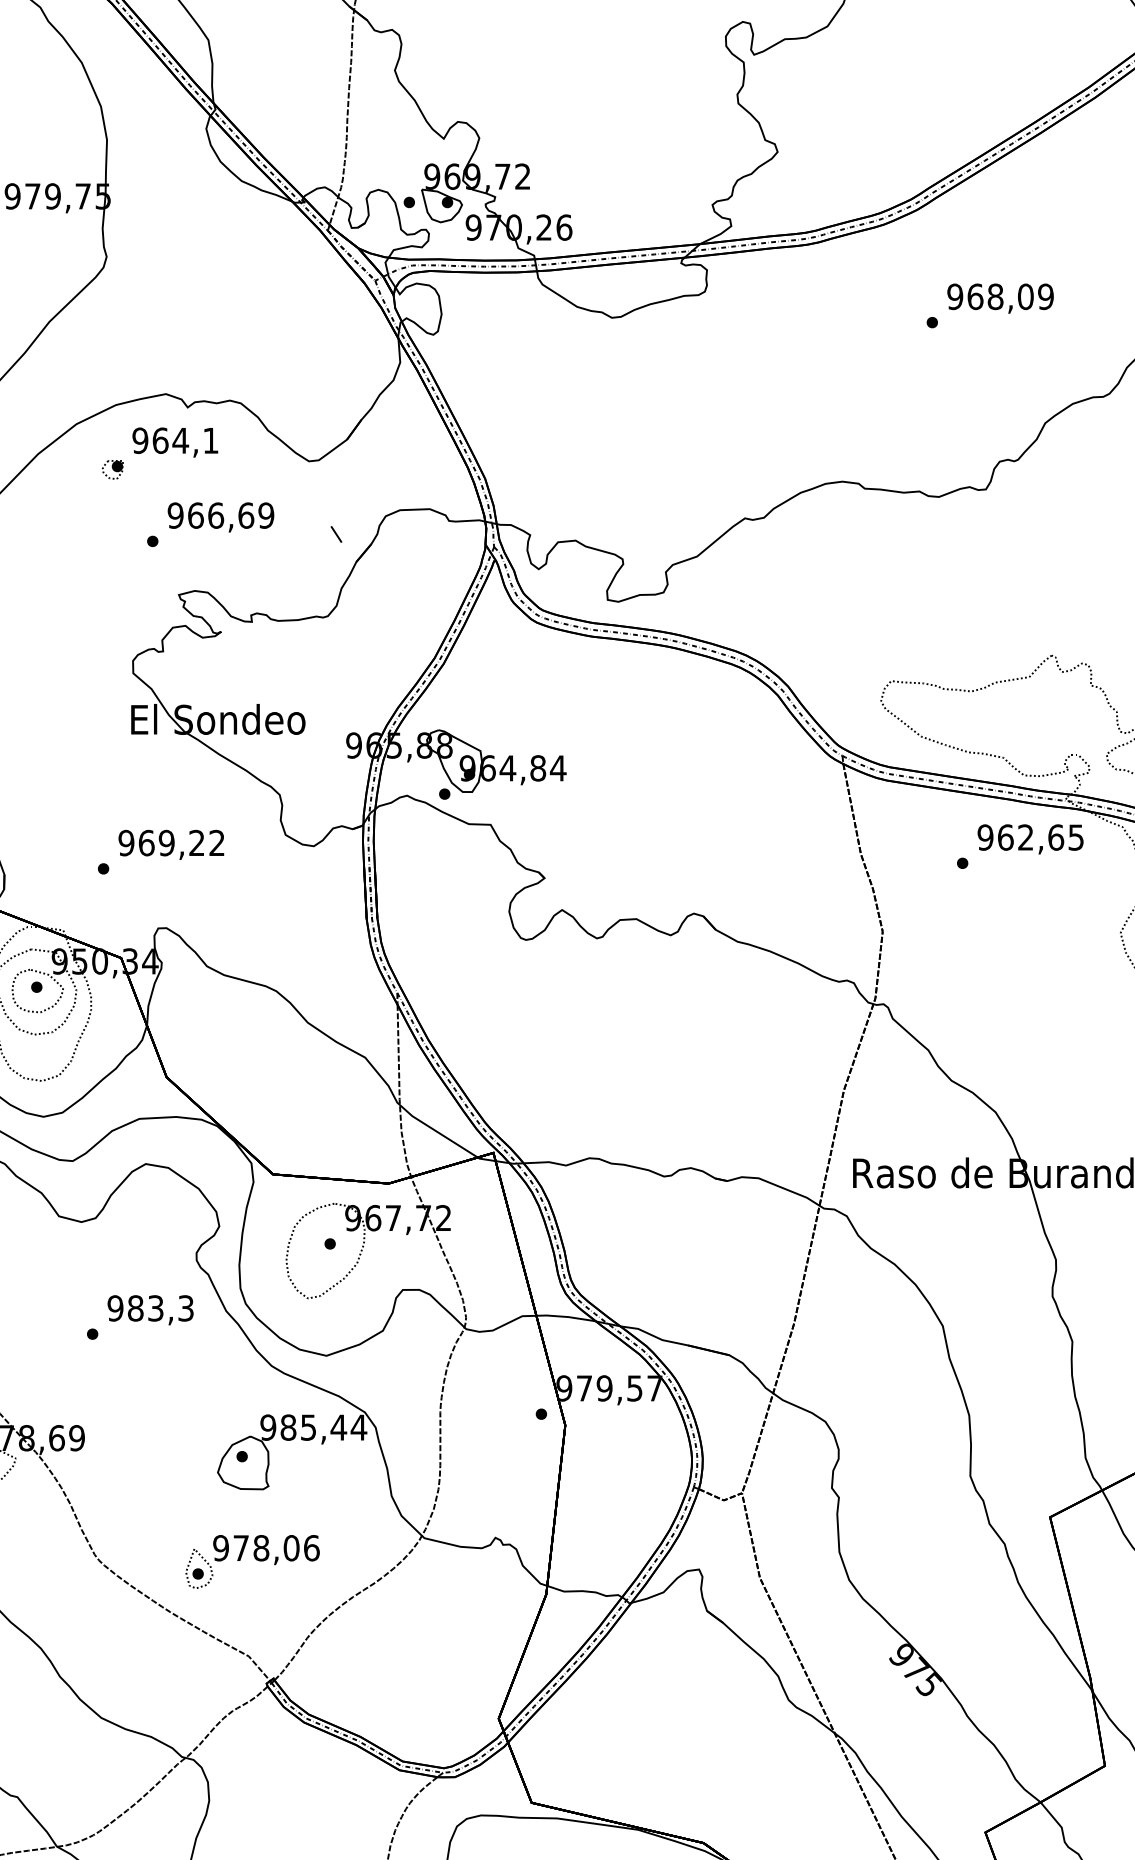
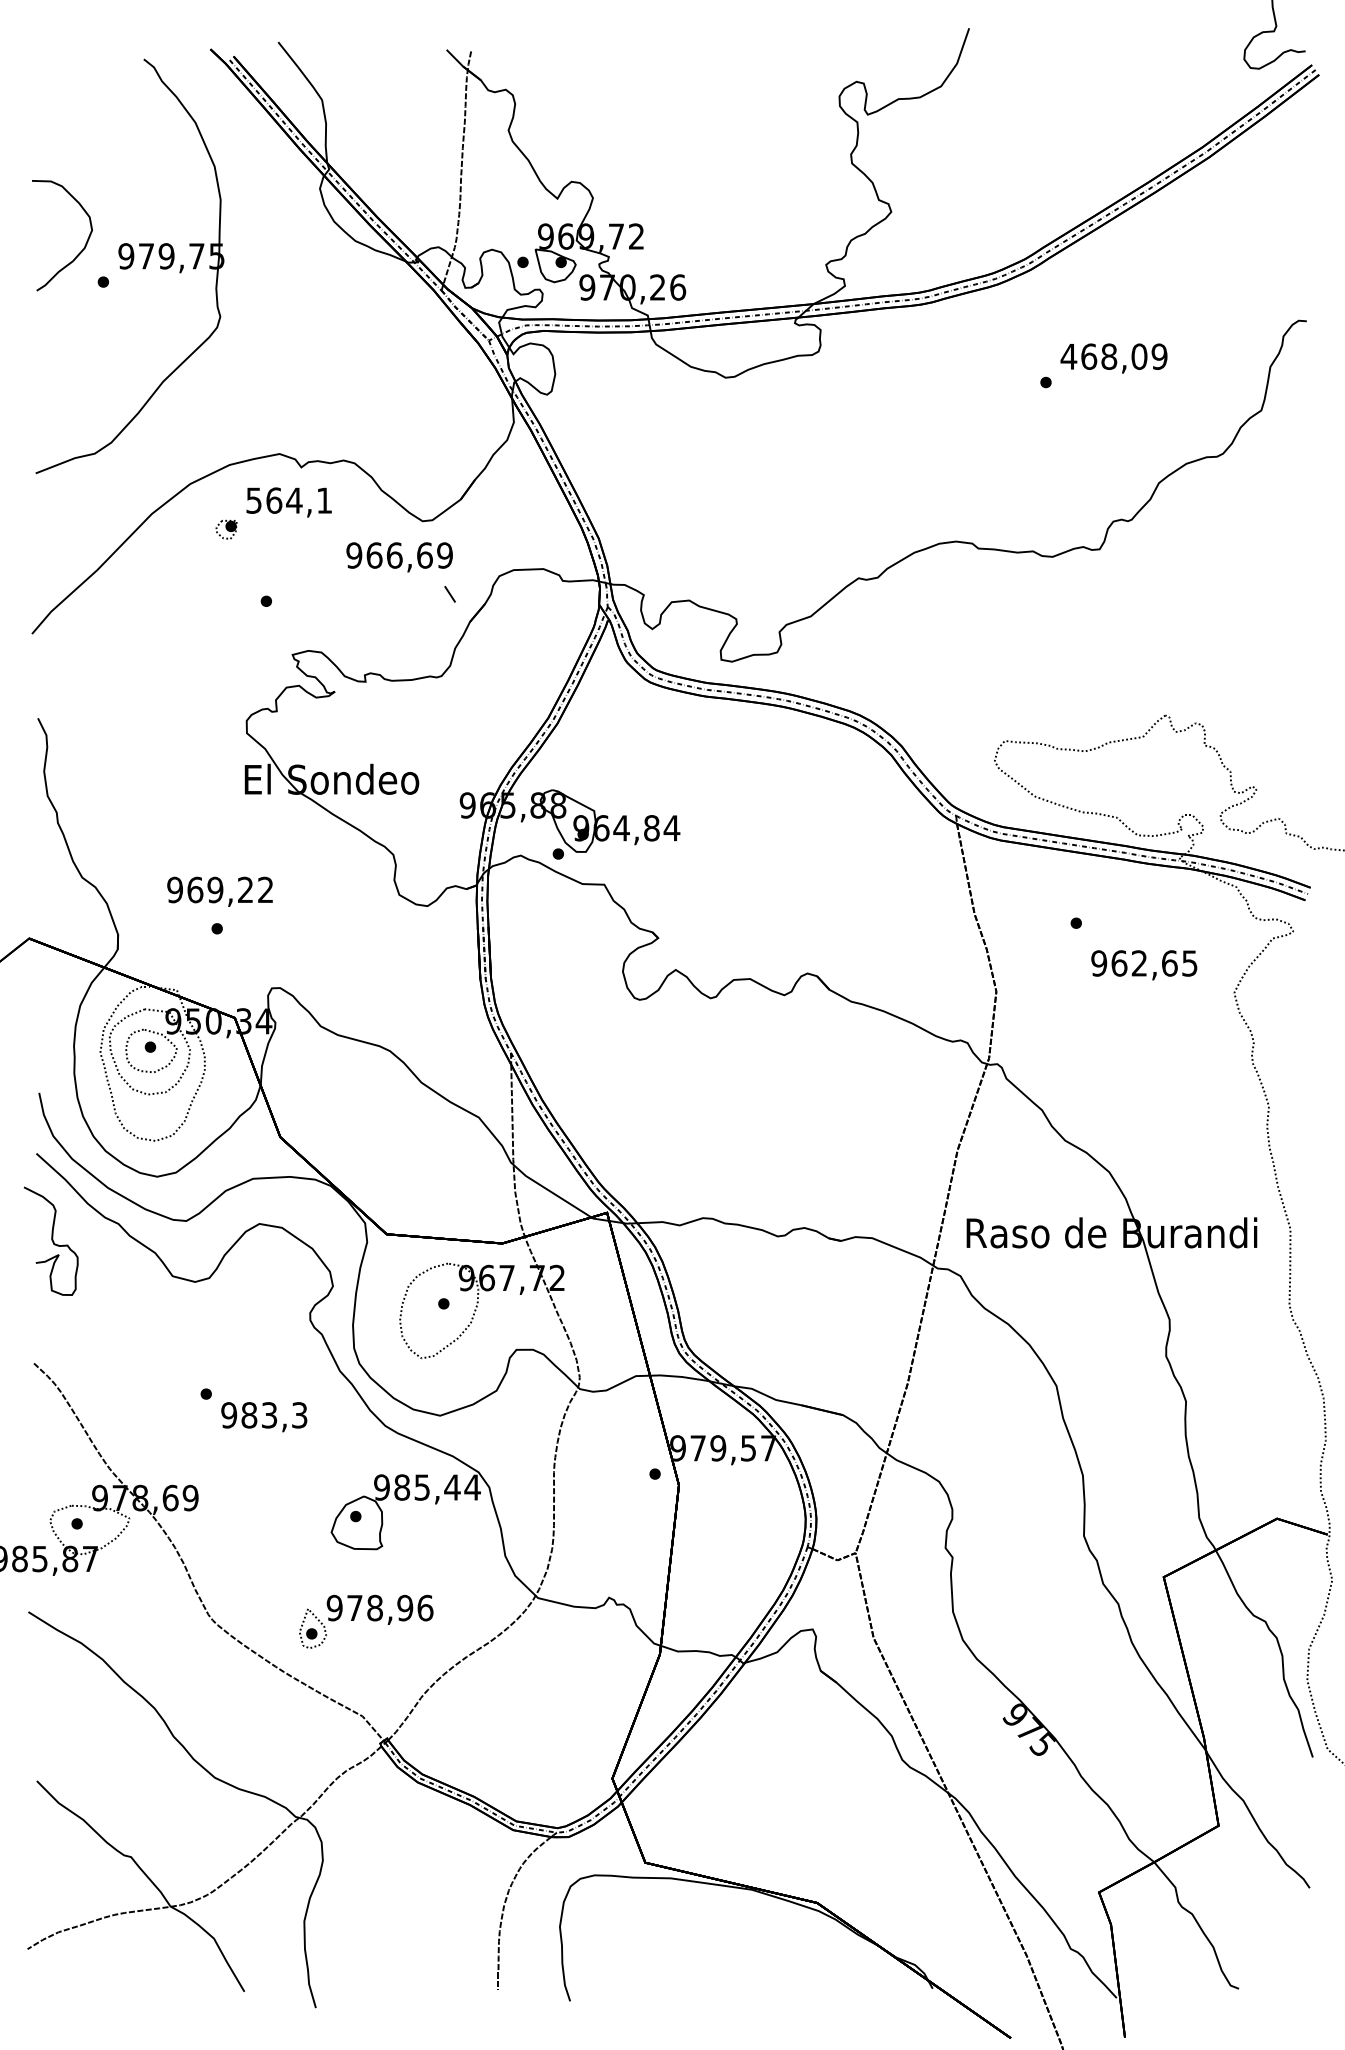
text: (954, 296) -> (1068, 356), 968,09 -> 468,09
text: (139, 440) -> (253, 500), 964,1 -> 564,1
text: (220, 517) -> (399, 557), moved
text: (1030, 839) -> (1144, 965), moved
text: (170, 844) -> (219, 891), moved
text: (150, 1310) -> (264, 1417), moved
text: (291, 1548) -> (405, 1608), 978,06 -> 978,96

